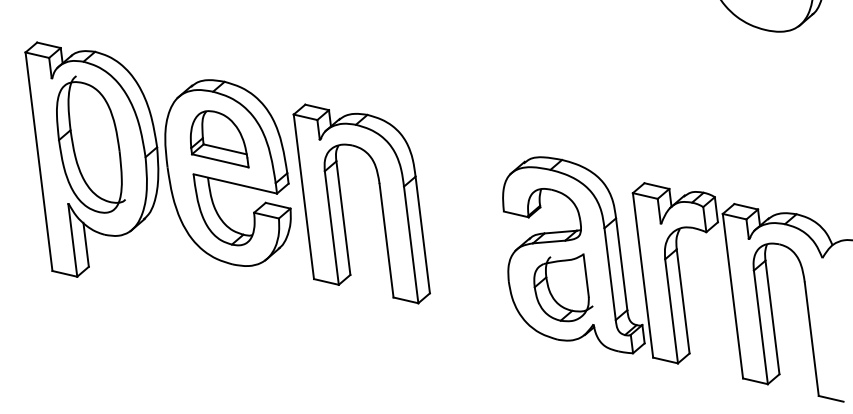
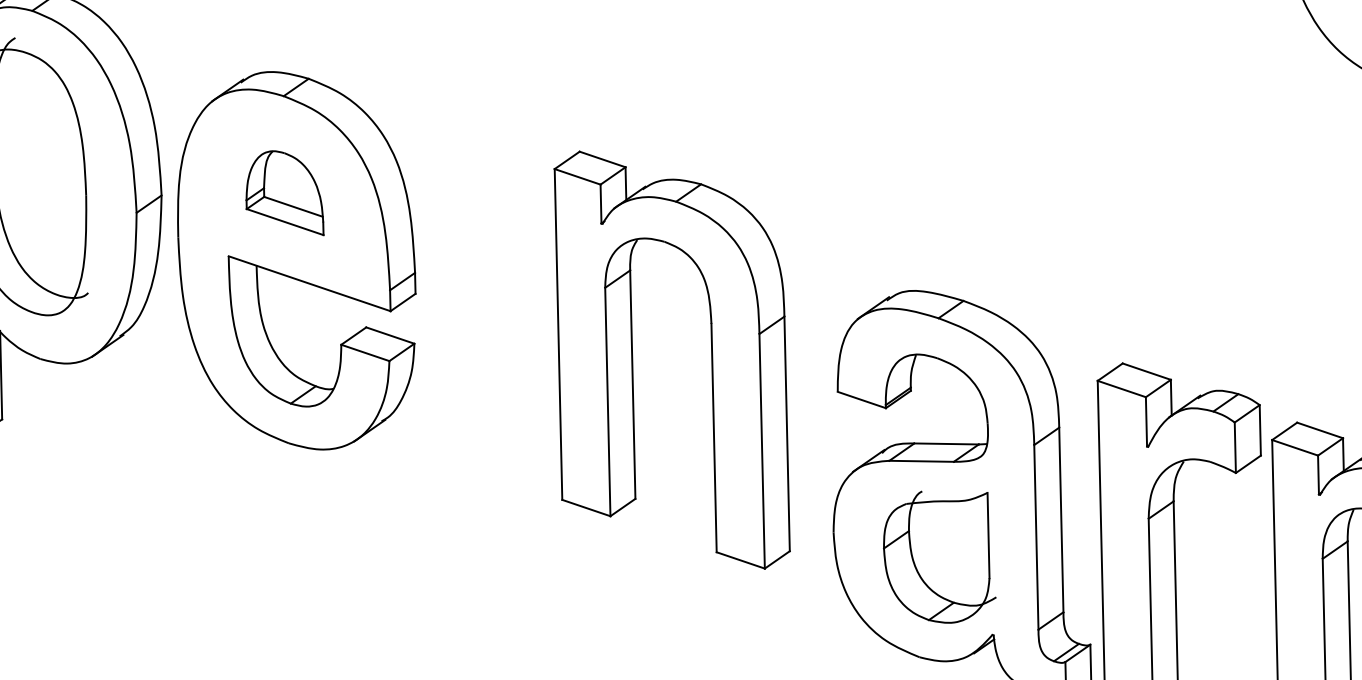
part: (219, 139) -> (286, 192), size x0.7
part: (343, 208) -> (634, 365), moved

